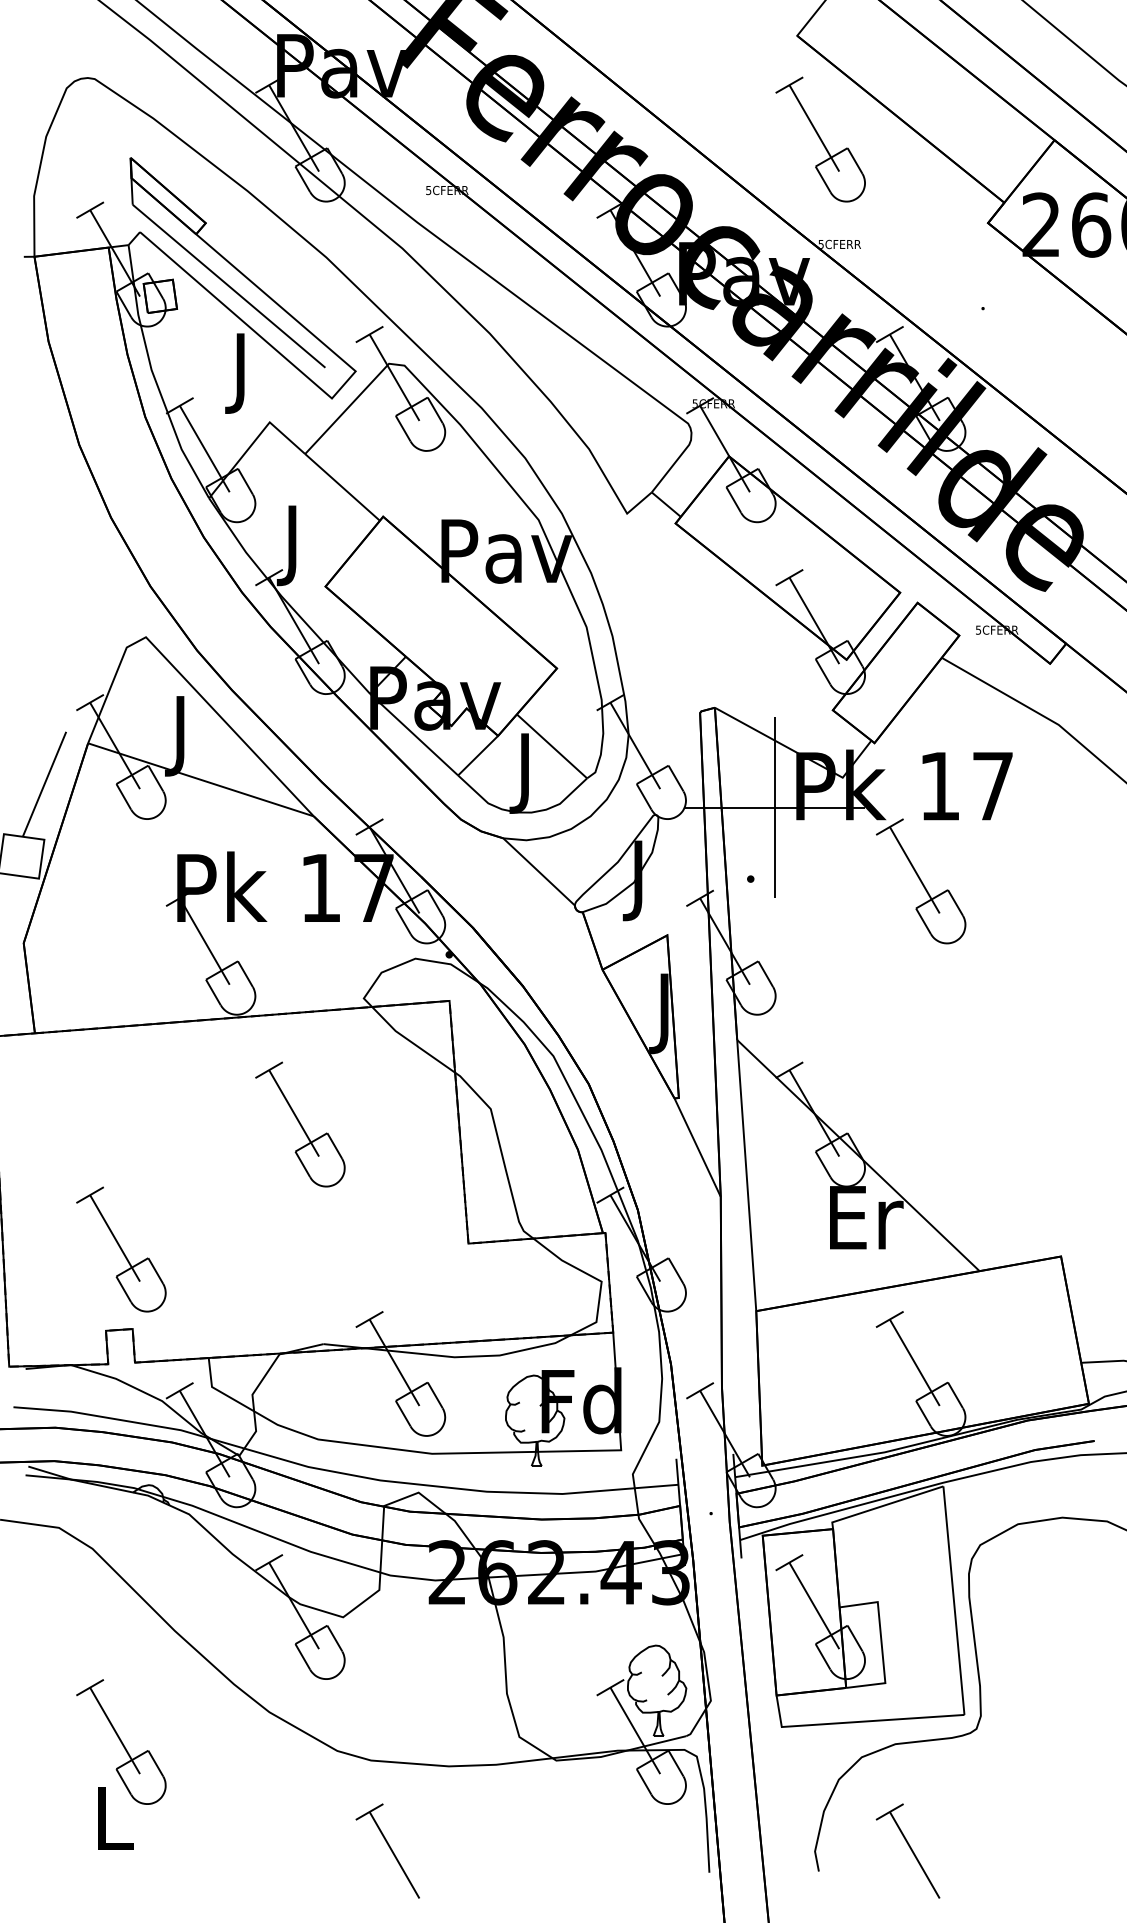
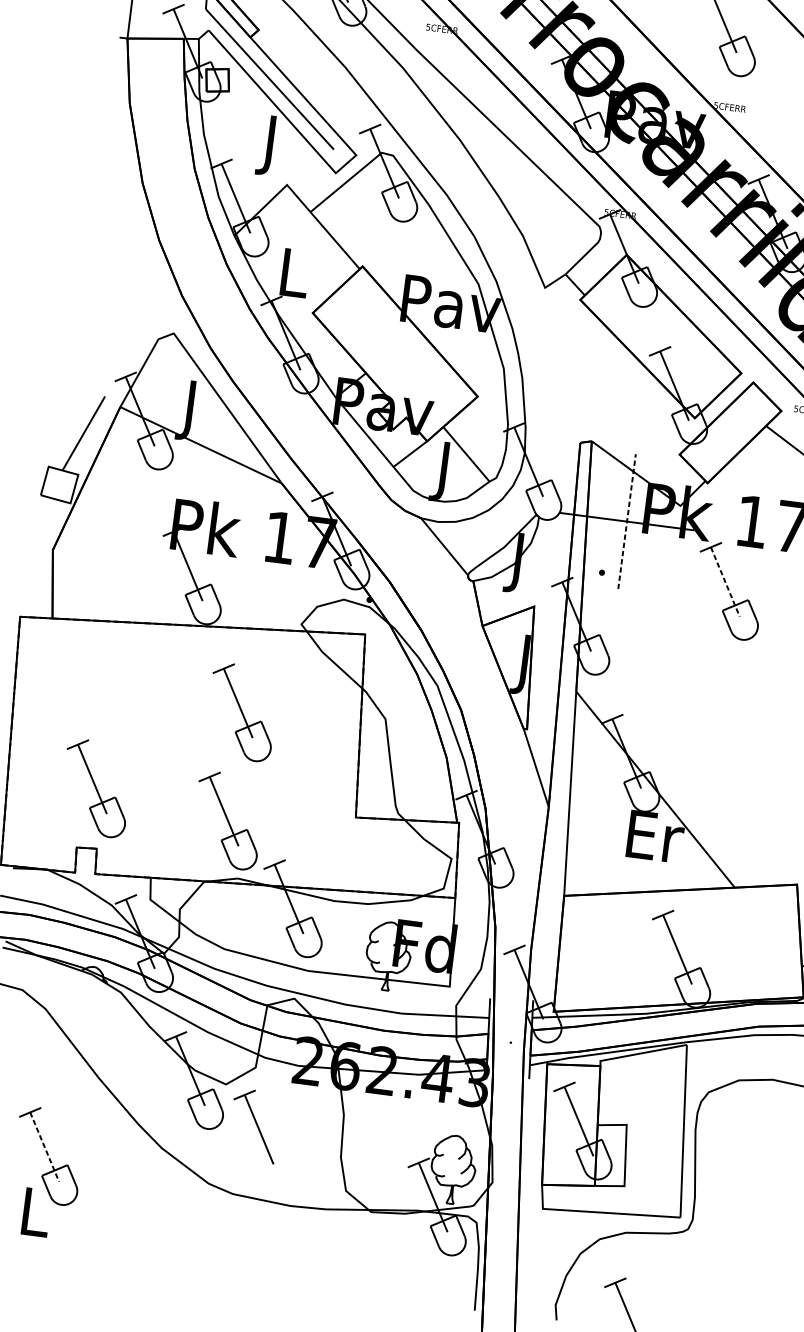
text: (294, 545) -> (293, 279), J -> L
line: (775, 807) -> (627, 521), solid -> dashed
line: (914, 870) -> (725, 582), solid -> dashed
part: (300, 1269) -> (227, 820), added
line: (115, 1730) -> (45, 1146), solid -> dashed
part: (387, 1850) -> (254, 1125), moved

